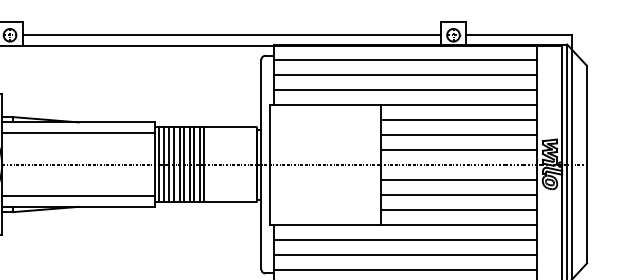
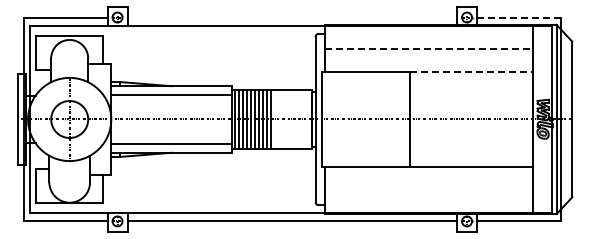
line: (232, 35) -> (292, 17), removed
line: (518, 35) -> (518, 17), solid -> dashed
line: (405, 59) -> (429, 36), removed
line: (405, 74) -> (429, 48), solid -> dashed
line: (405, 89) -> (429, 60), removed
line: (459, 105) -> (471, 72), solid -> dashed
line: (459, 120) -> (471, 84), removed
line: (459, 134) -> (471, 95), removed
line: (459, 149) -> (471, 107), removed
line: (459, 179) -> (471, 131), removed
line: (459, 195) -> (471, 143), removed
line: (459, 209) -> (471, 154), removed
line: (405, 239) -> (429, 178), removed
line: (405, 254) -> (429, 190), removed
line: (405, 269) -> (429, 202), removed

